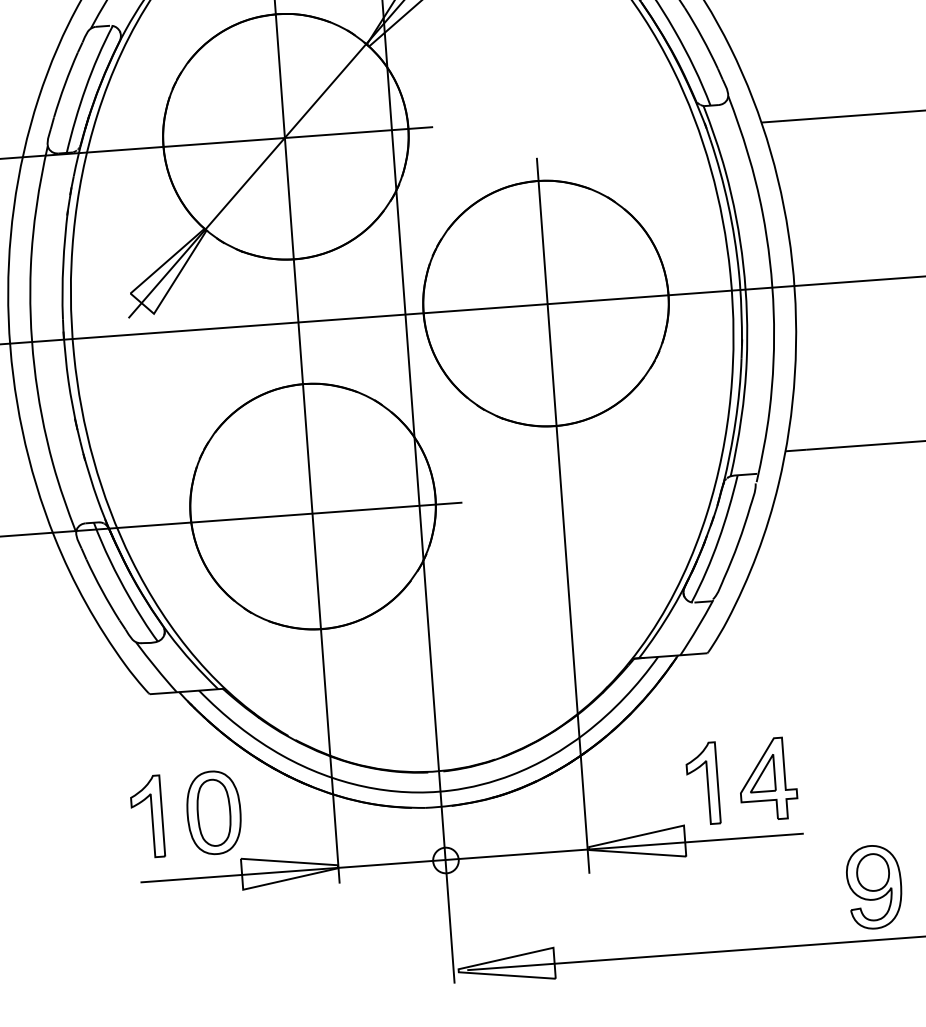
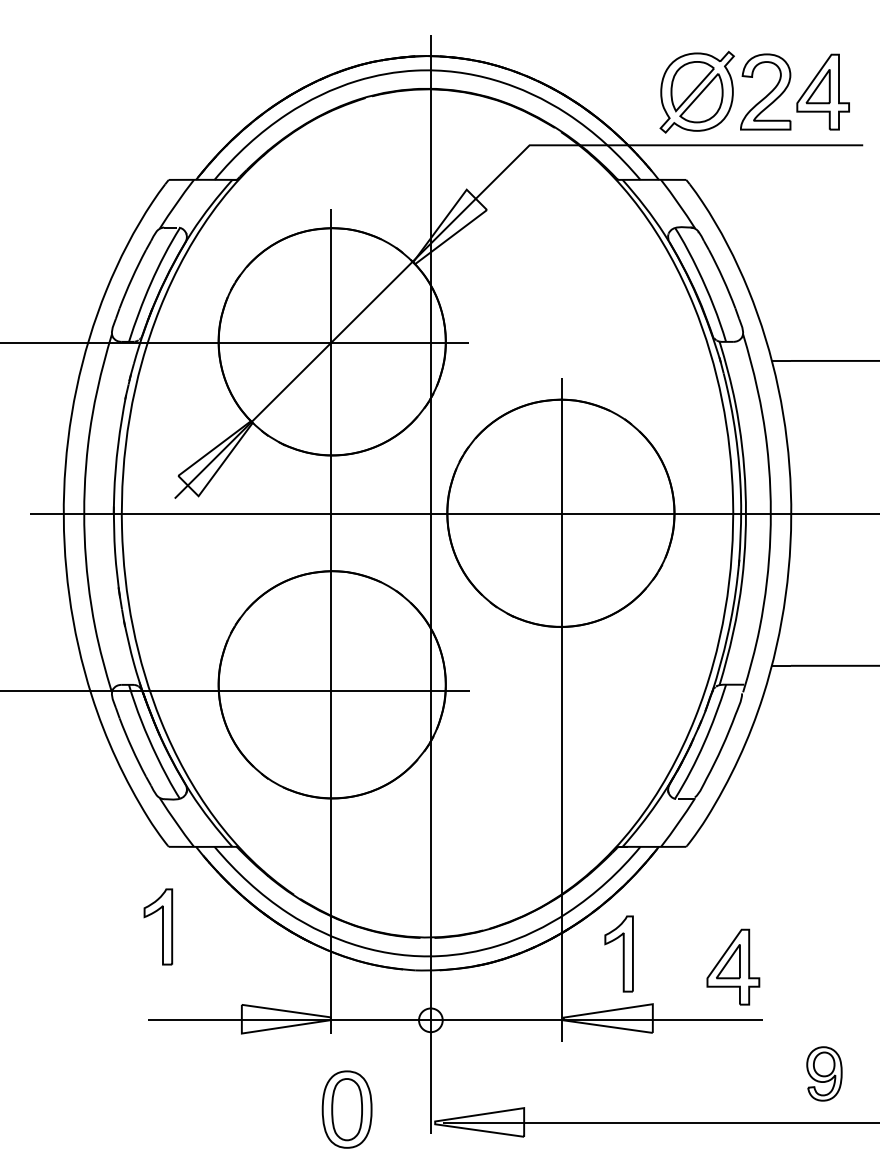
part: (702, 783) -> (618, 953), moved
part: (213, 812) -> (346, 1109), moved
part: (147, 816) -> (158, 926), moved
part: (874, 886) -> (824, 1073), size x0.7

